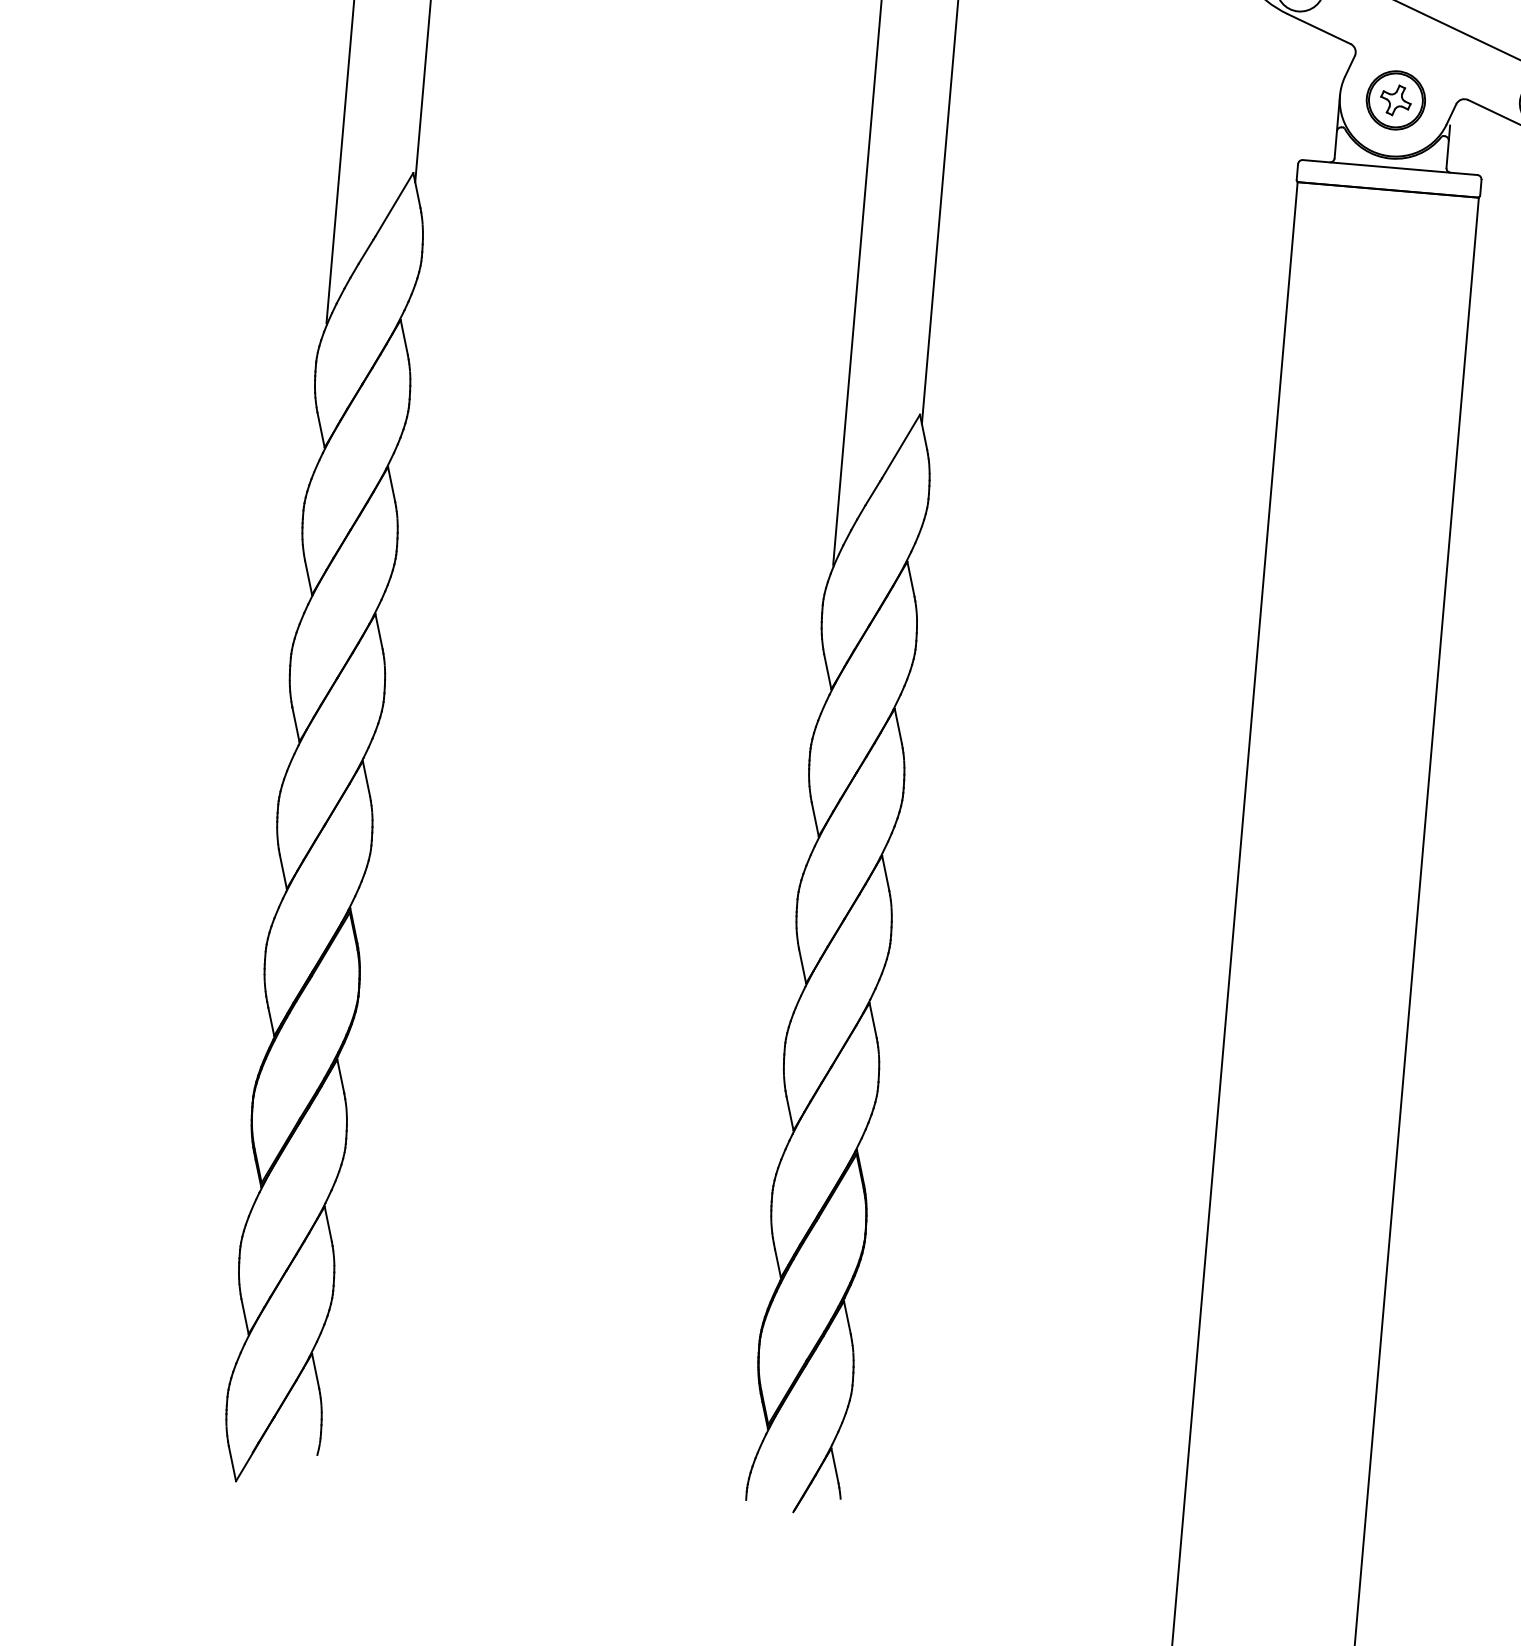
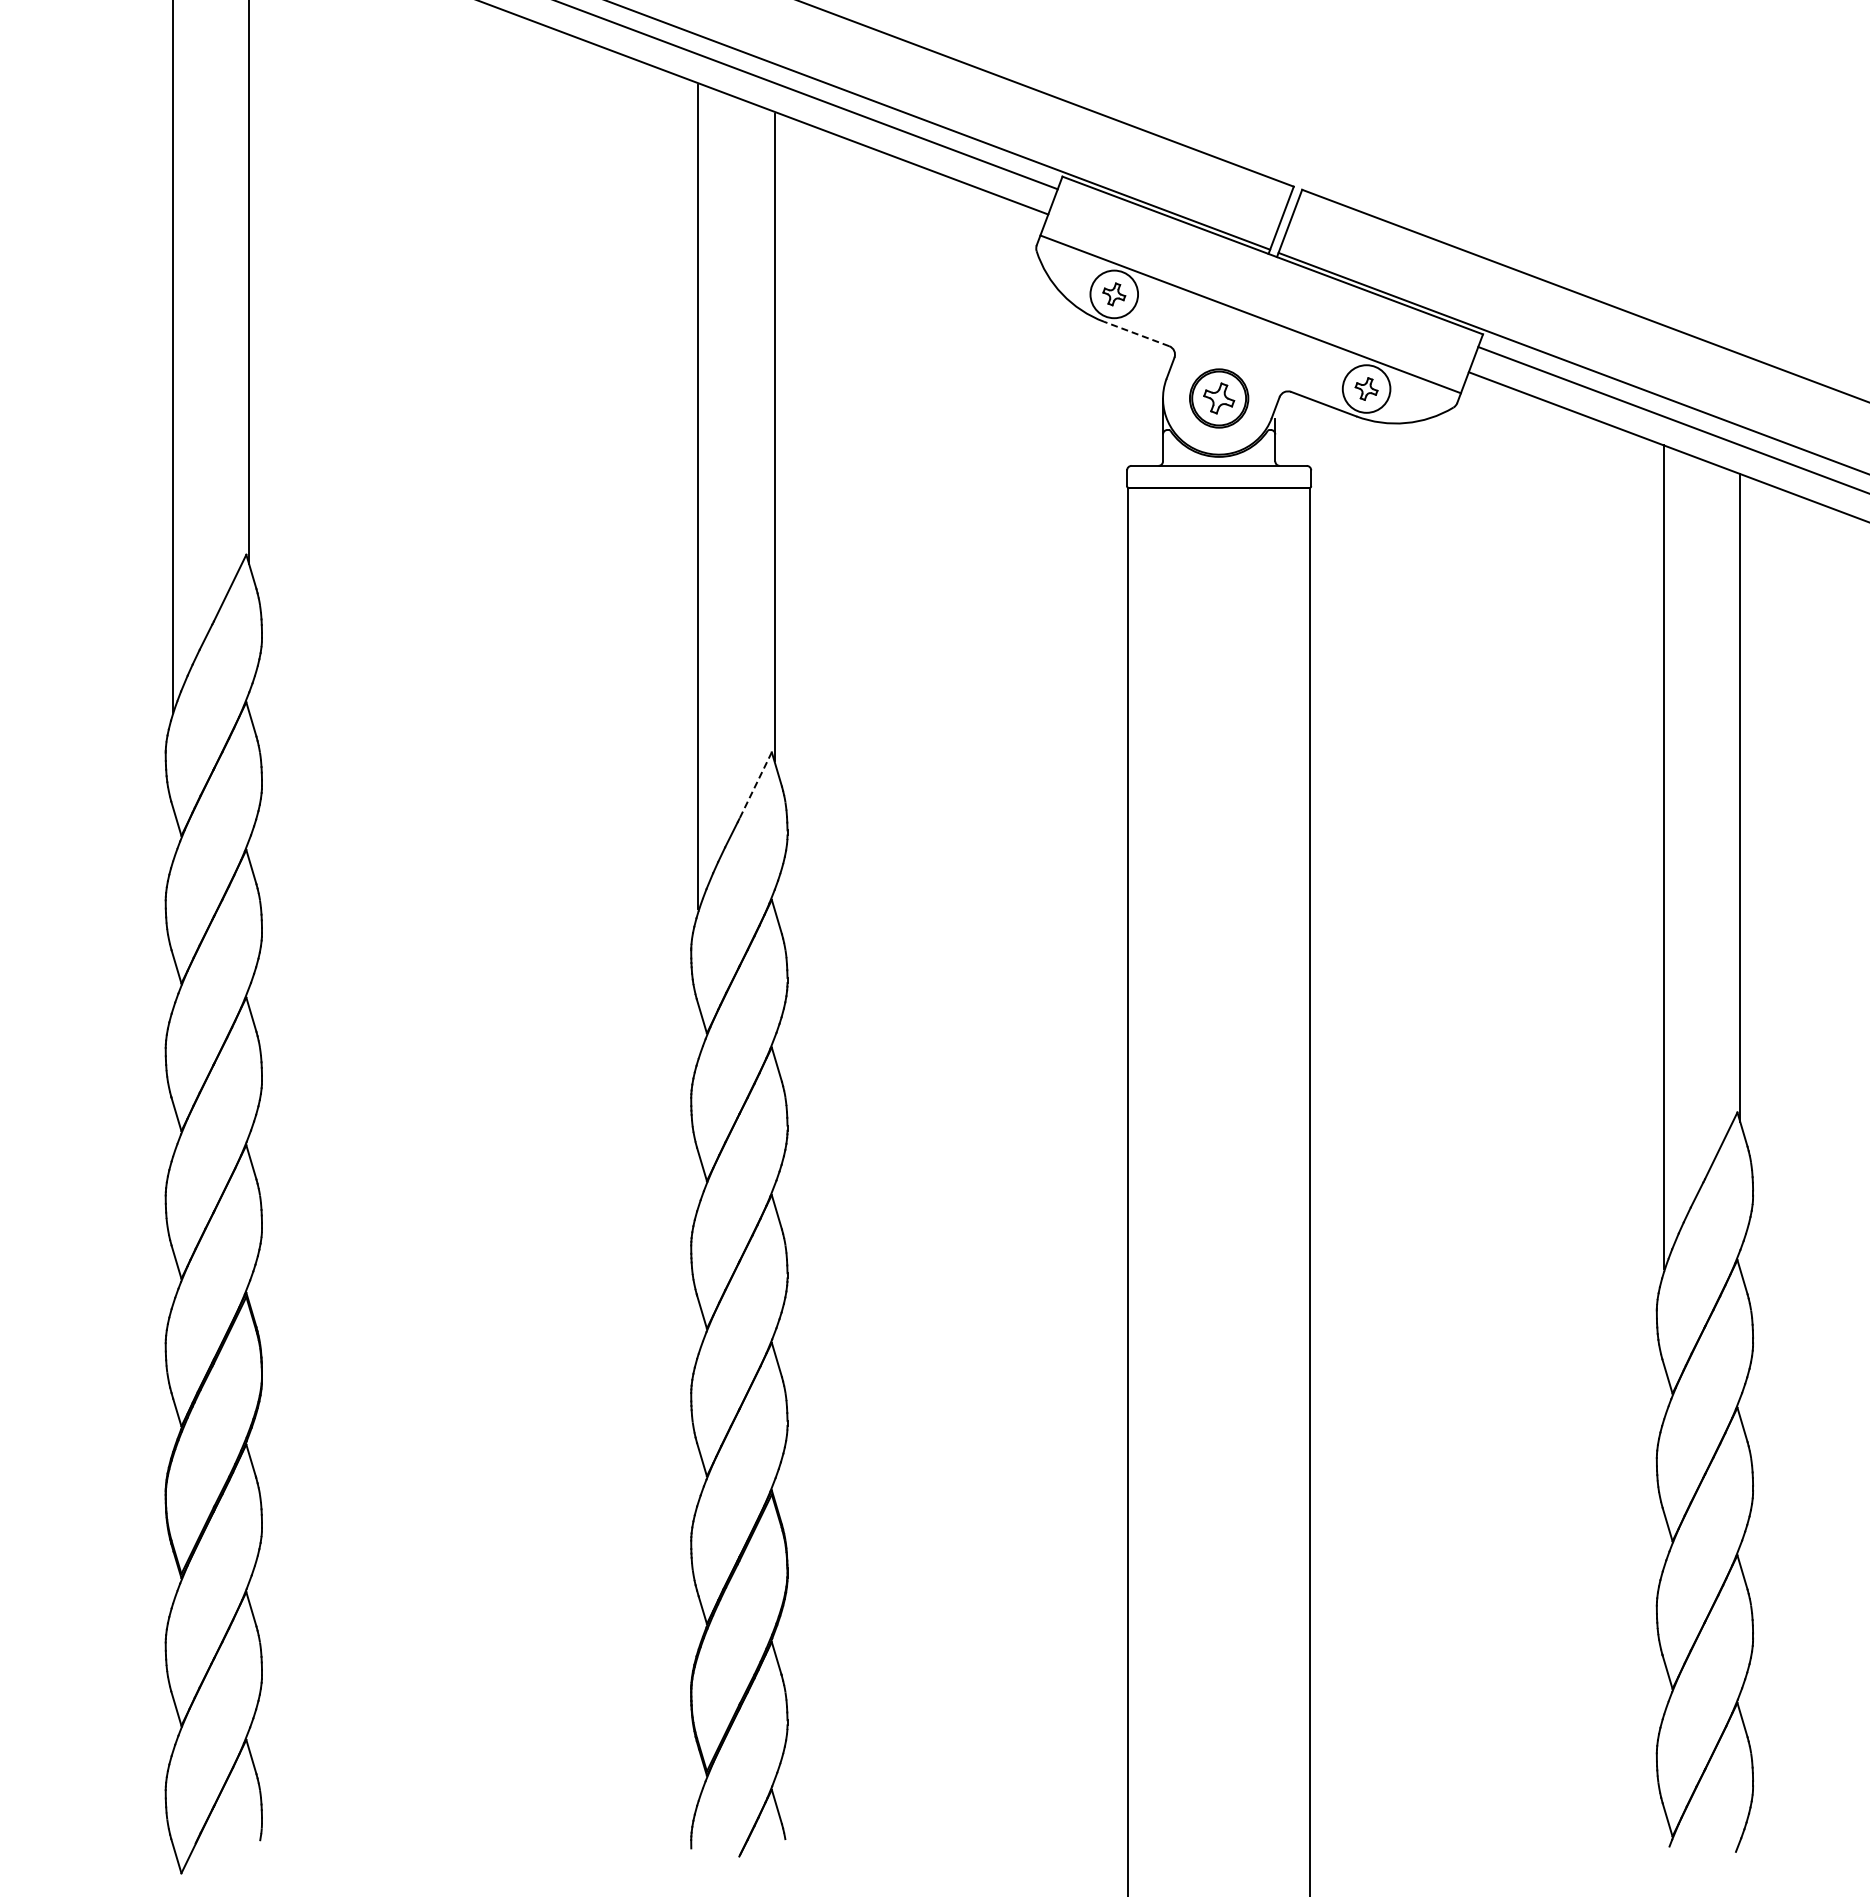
line: (1319, 28) -> (1136, 333), solid -> dashed
line: (900, 447) -> (755, 786), solid -> dashed

